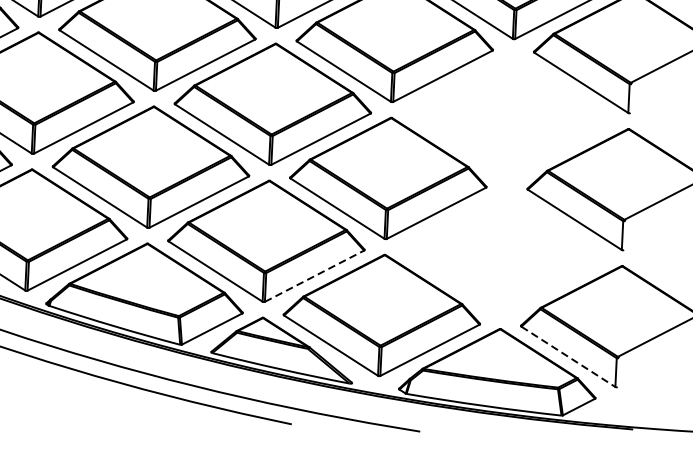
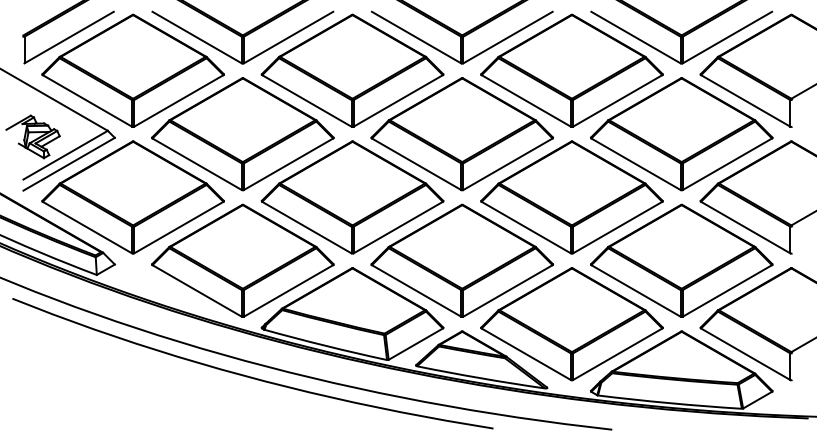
part: (510, 115) -> (681, 134), added
part: (503, 252) -> (681, 260), added
line: (315, 275) -> (508, 290), dashed -> solid
line: (568, 357) -> (745, 354), dashed -> solid

